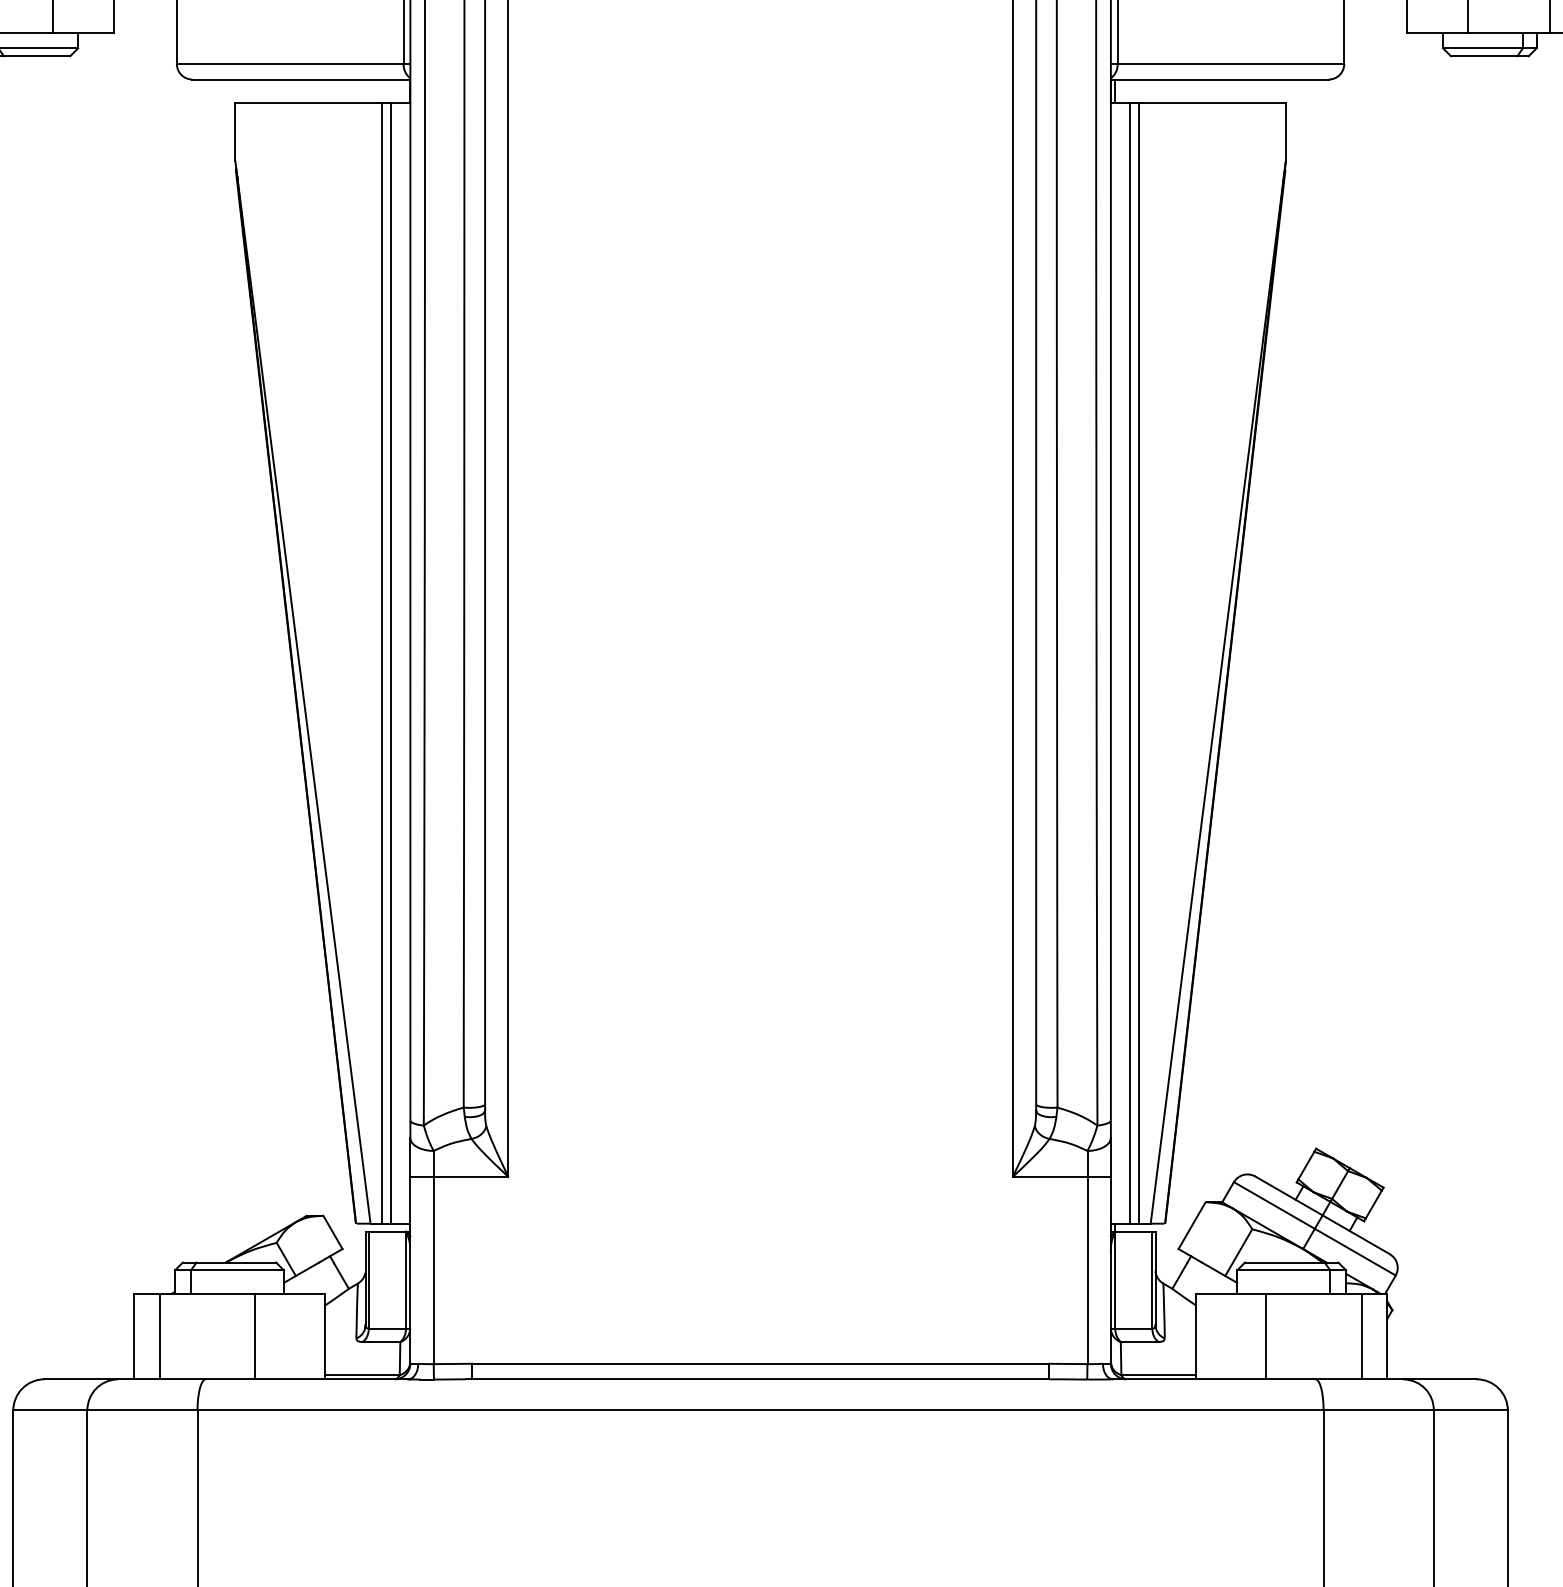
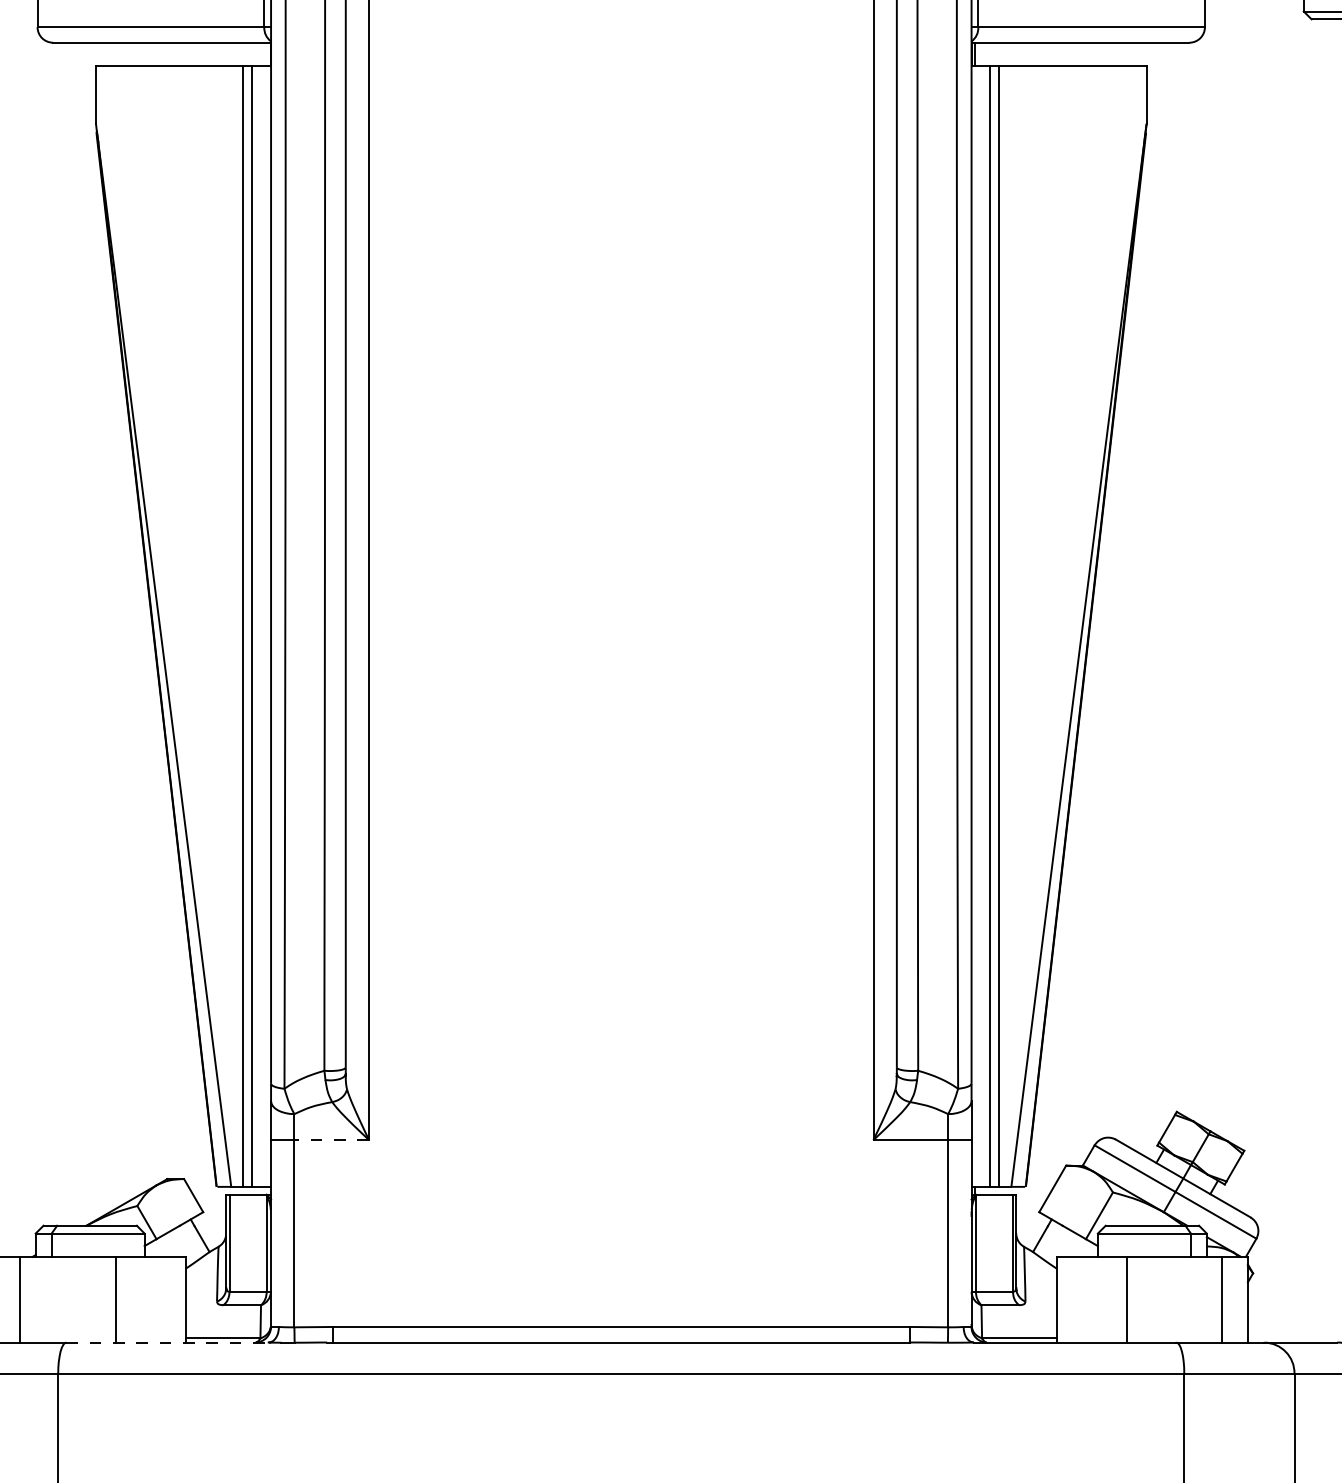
line: (470, 1176) -> (331, 1139), solid -> dashed
line: (307, 1379) -> (168, 1342), solid -> dashed

